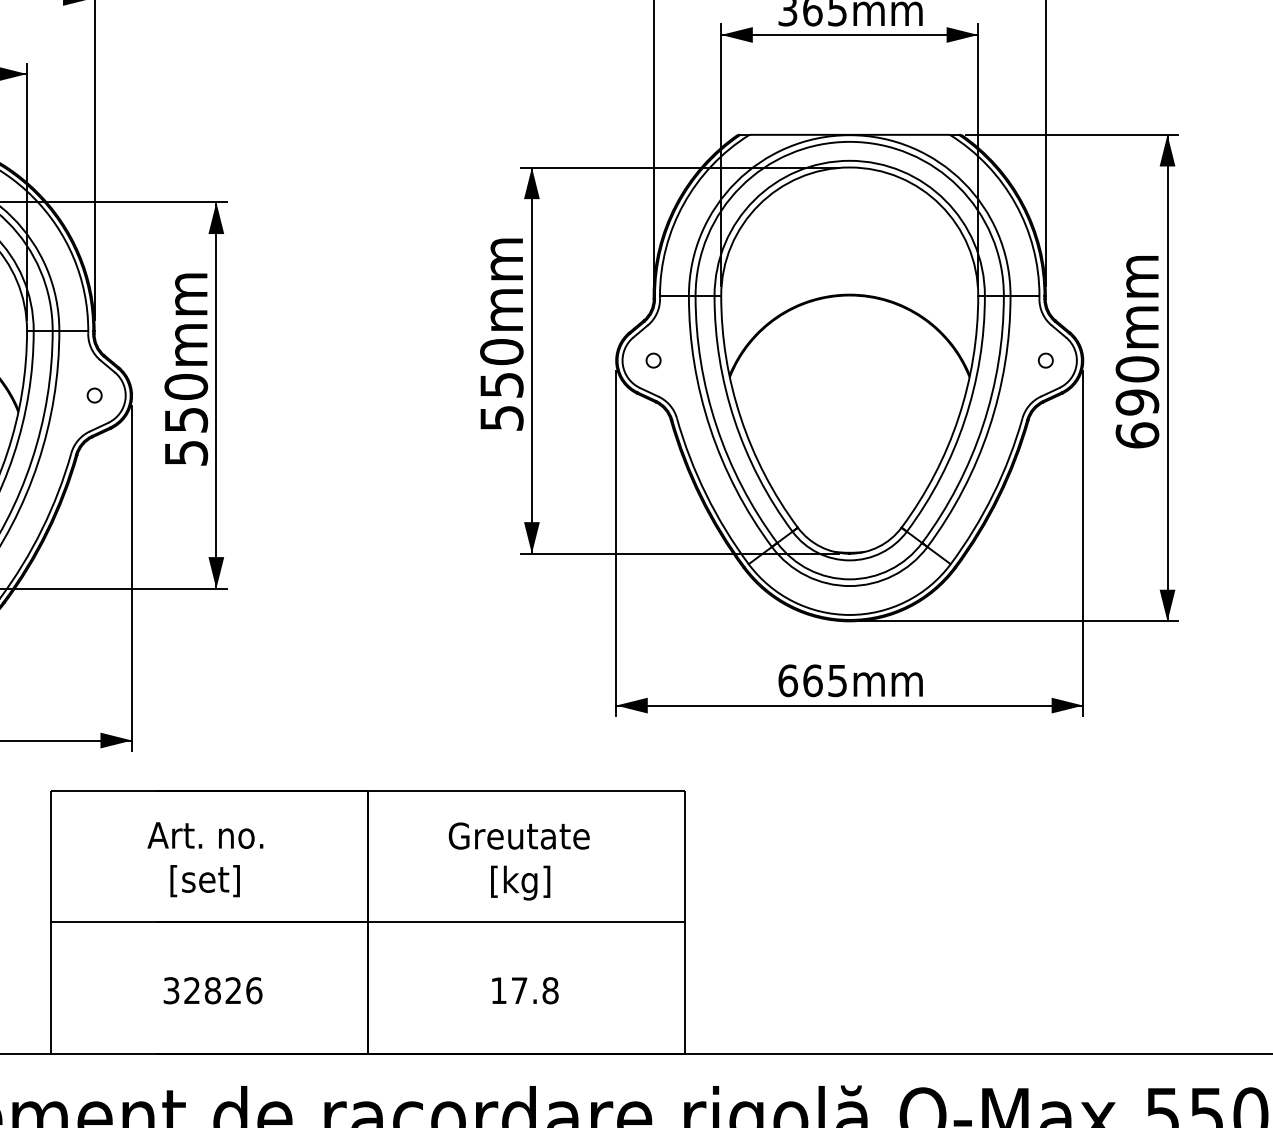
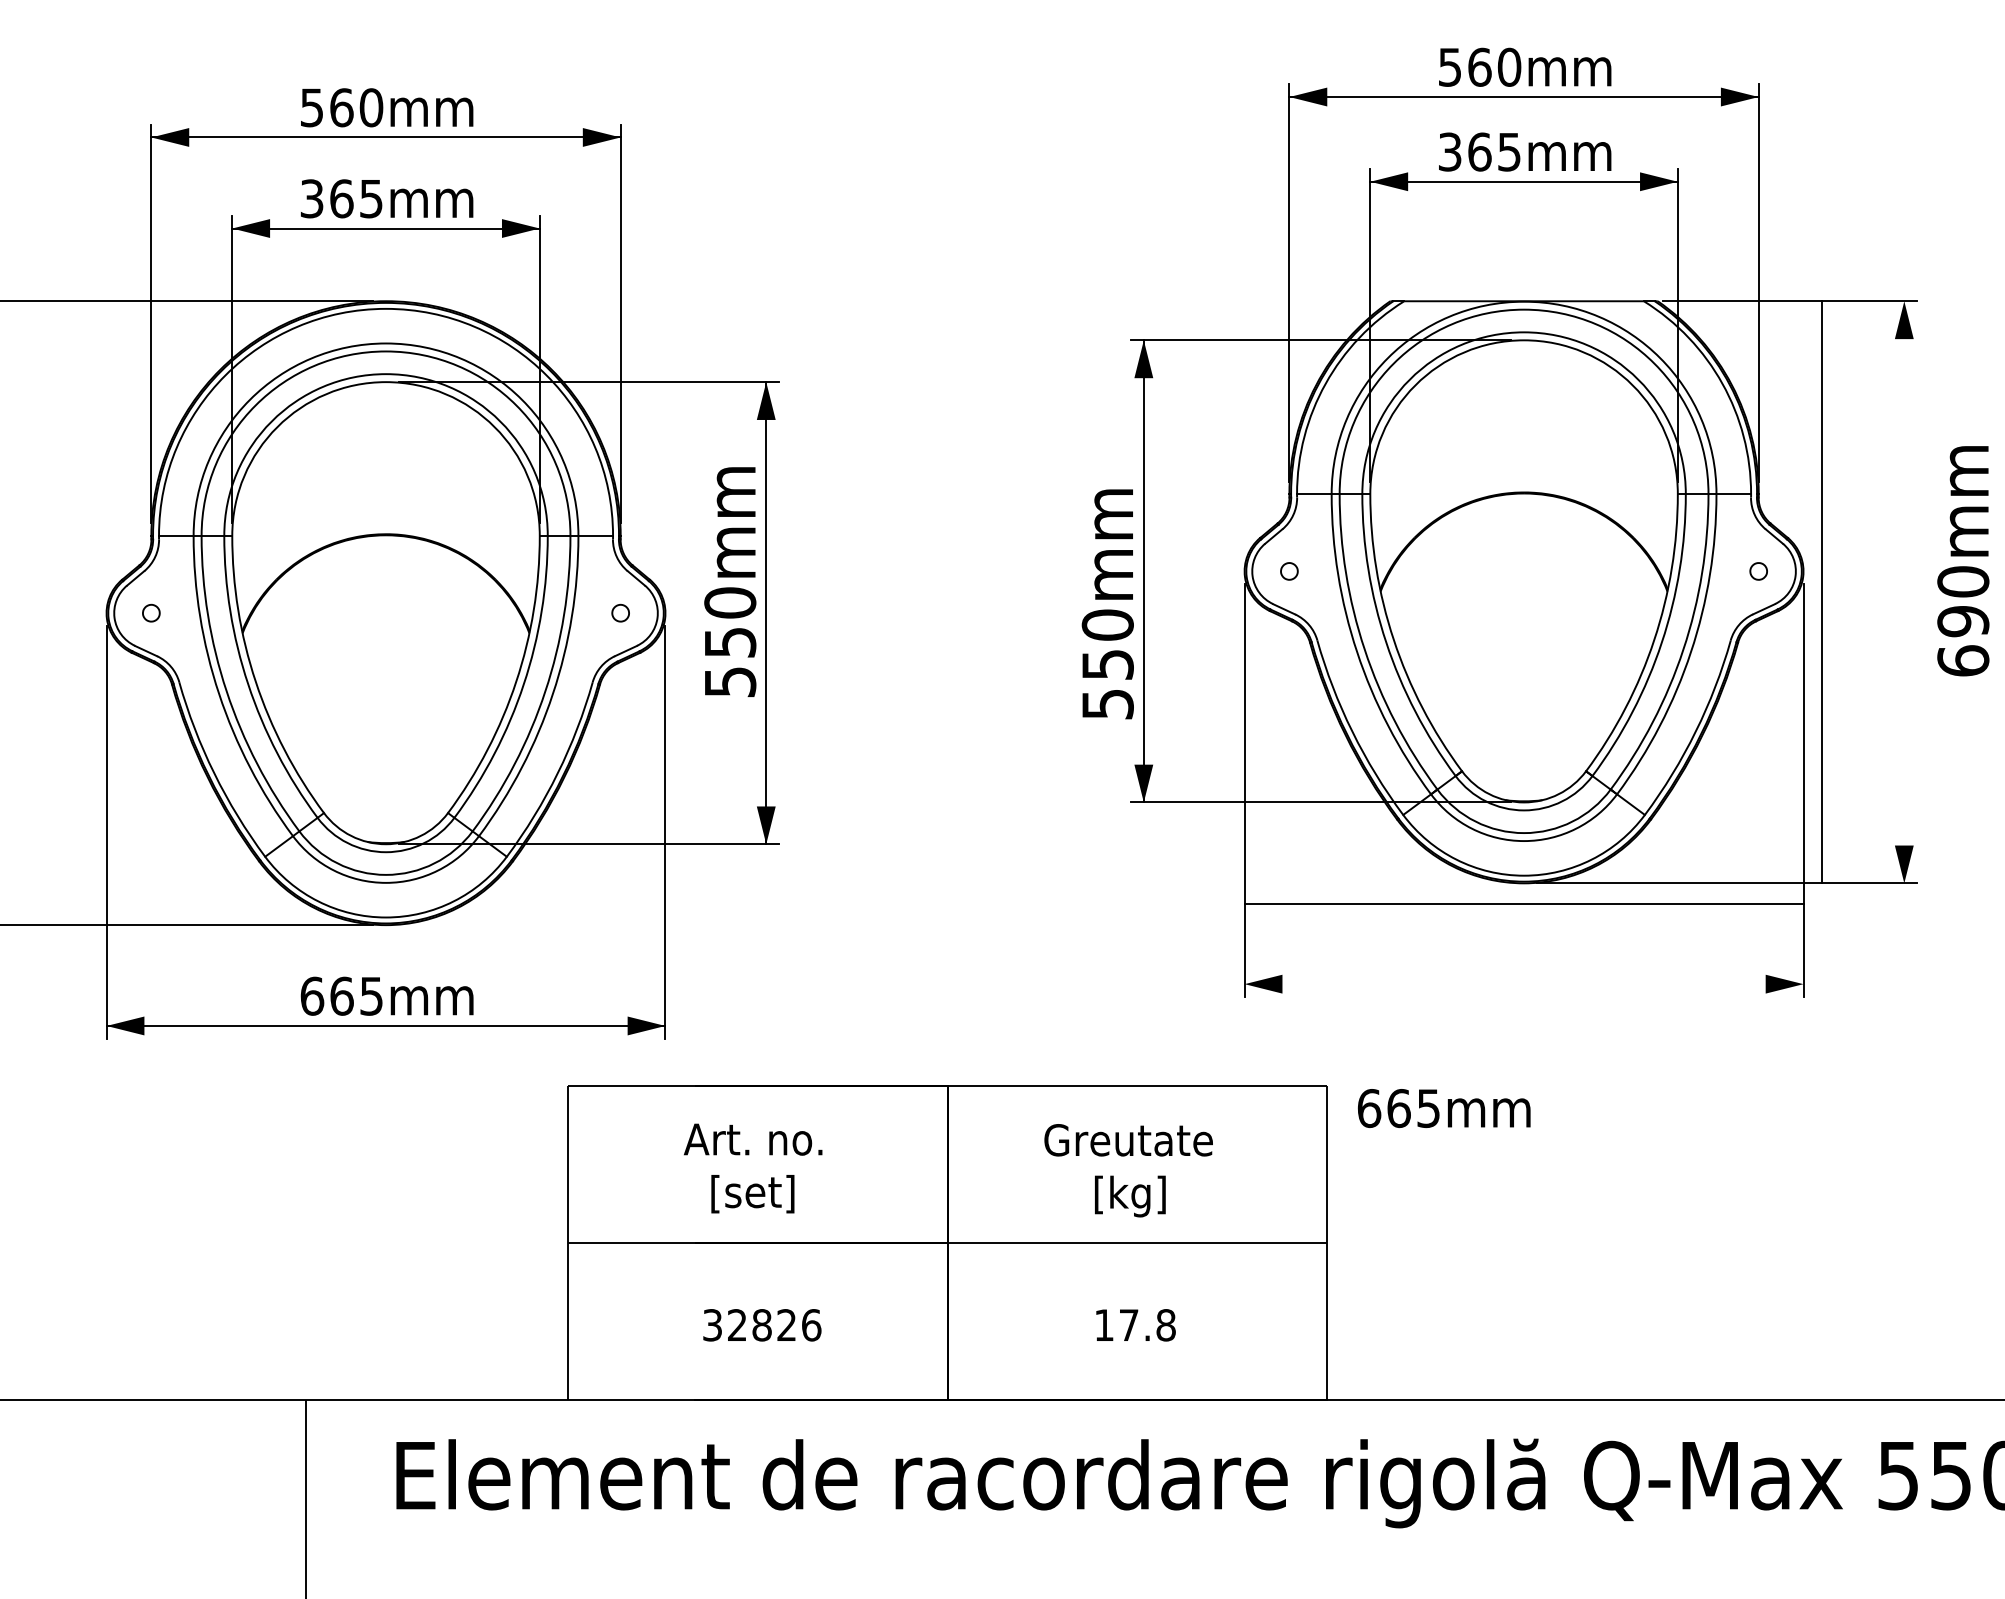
text: (501, 334) -> (1107, 604), moved
text: (1137, 352) -> (1963, 561), moved
line: (1167, 378) -> (1822, 592), moved
text: (850, 680) -> (1444, 1108), moved
line: (849, 705) -> (1523, 904), moved

